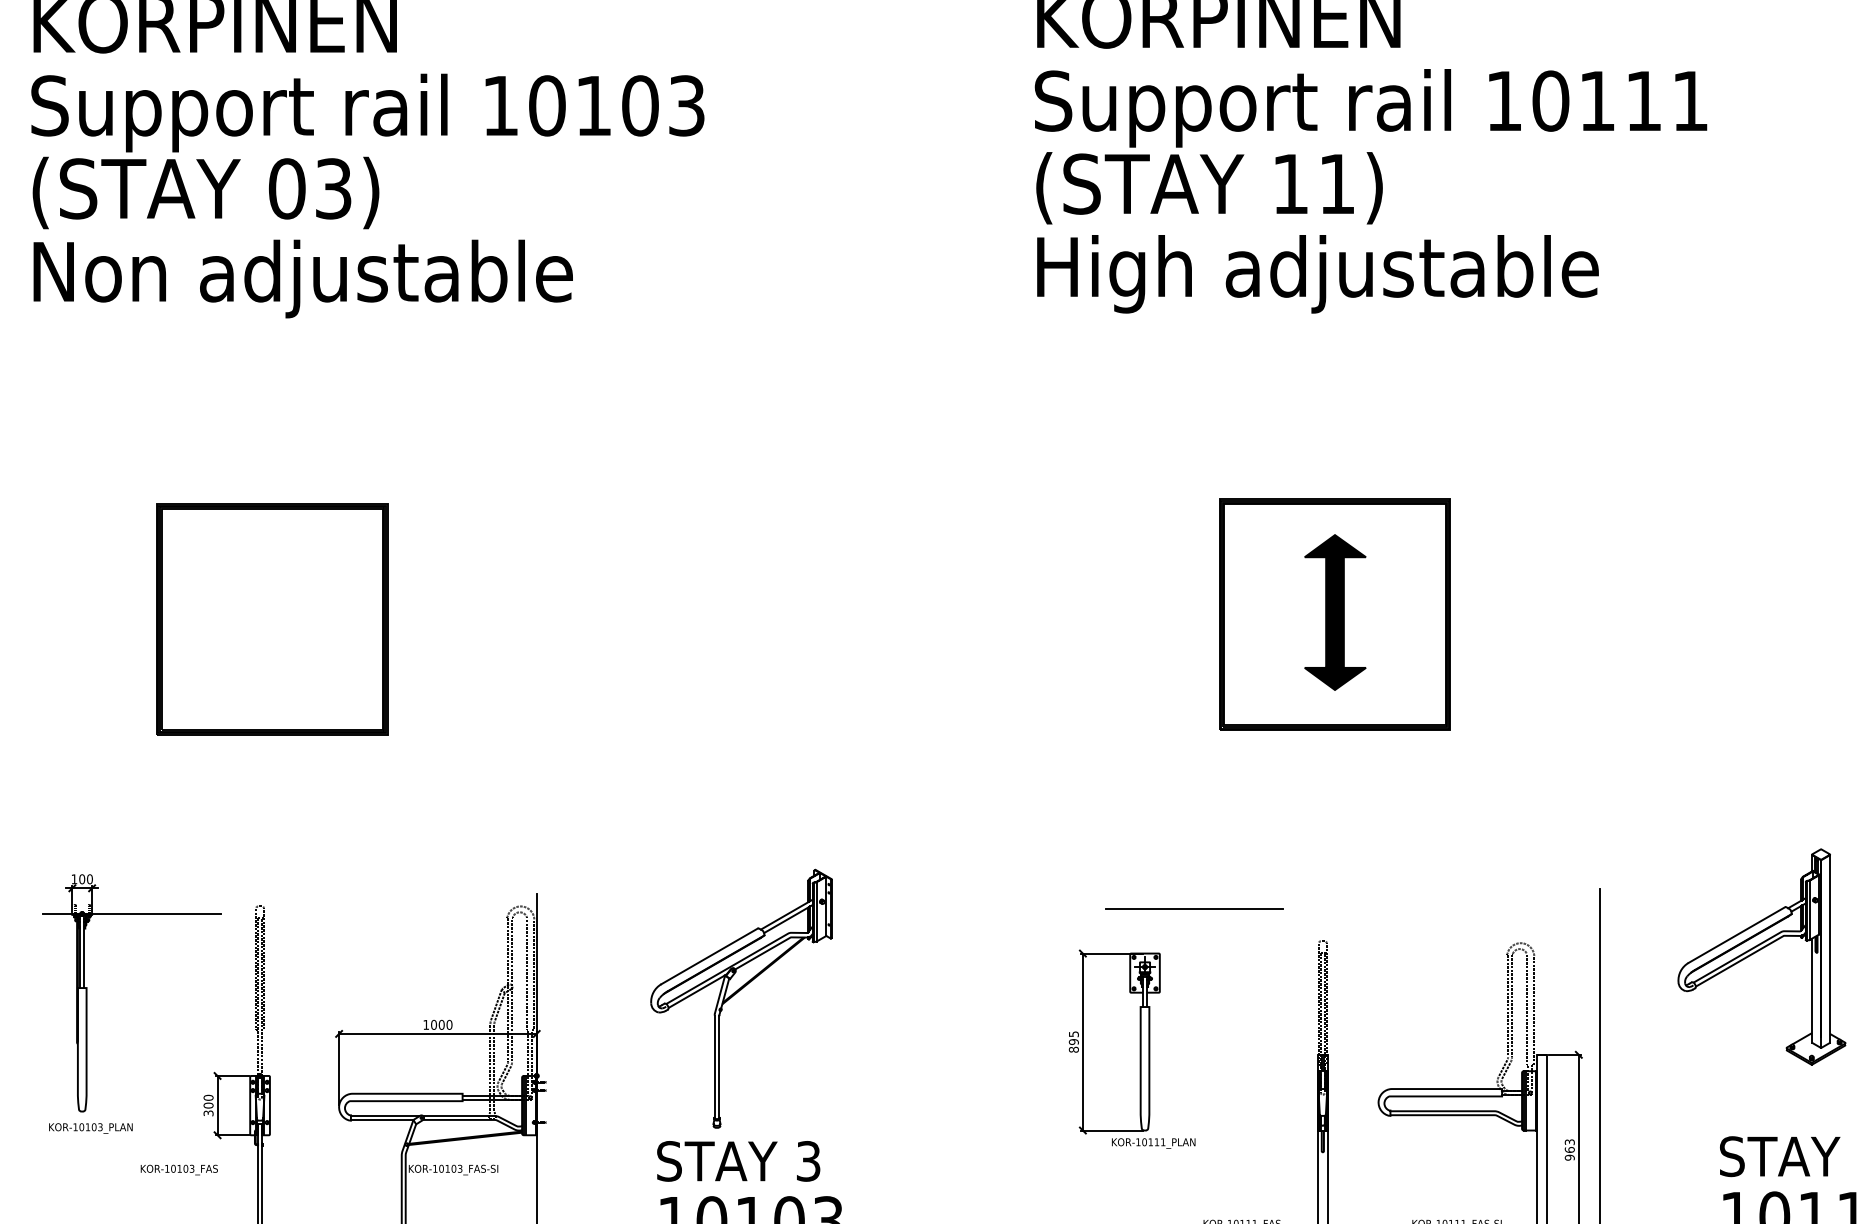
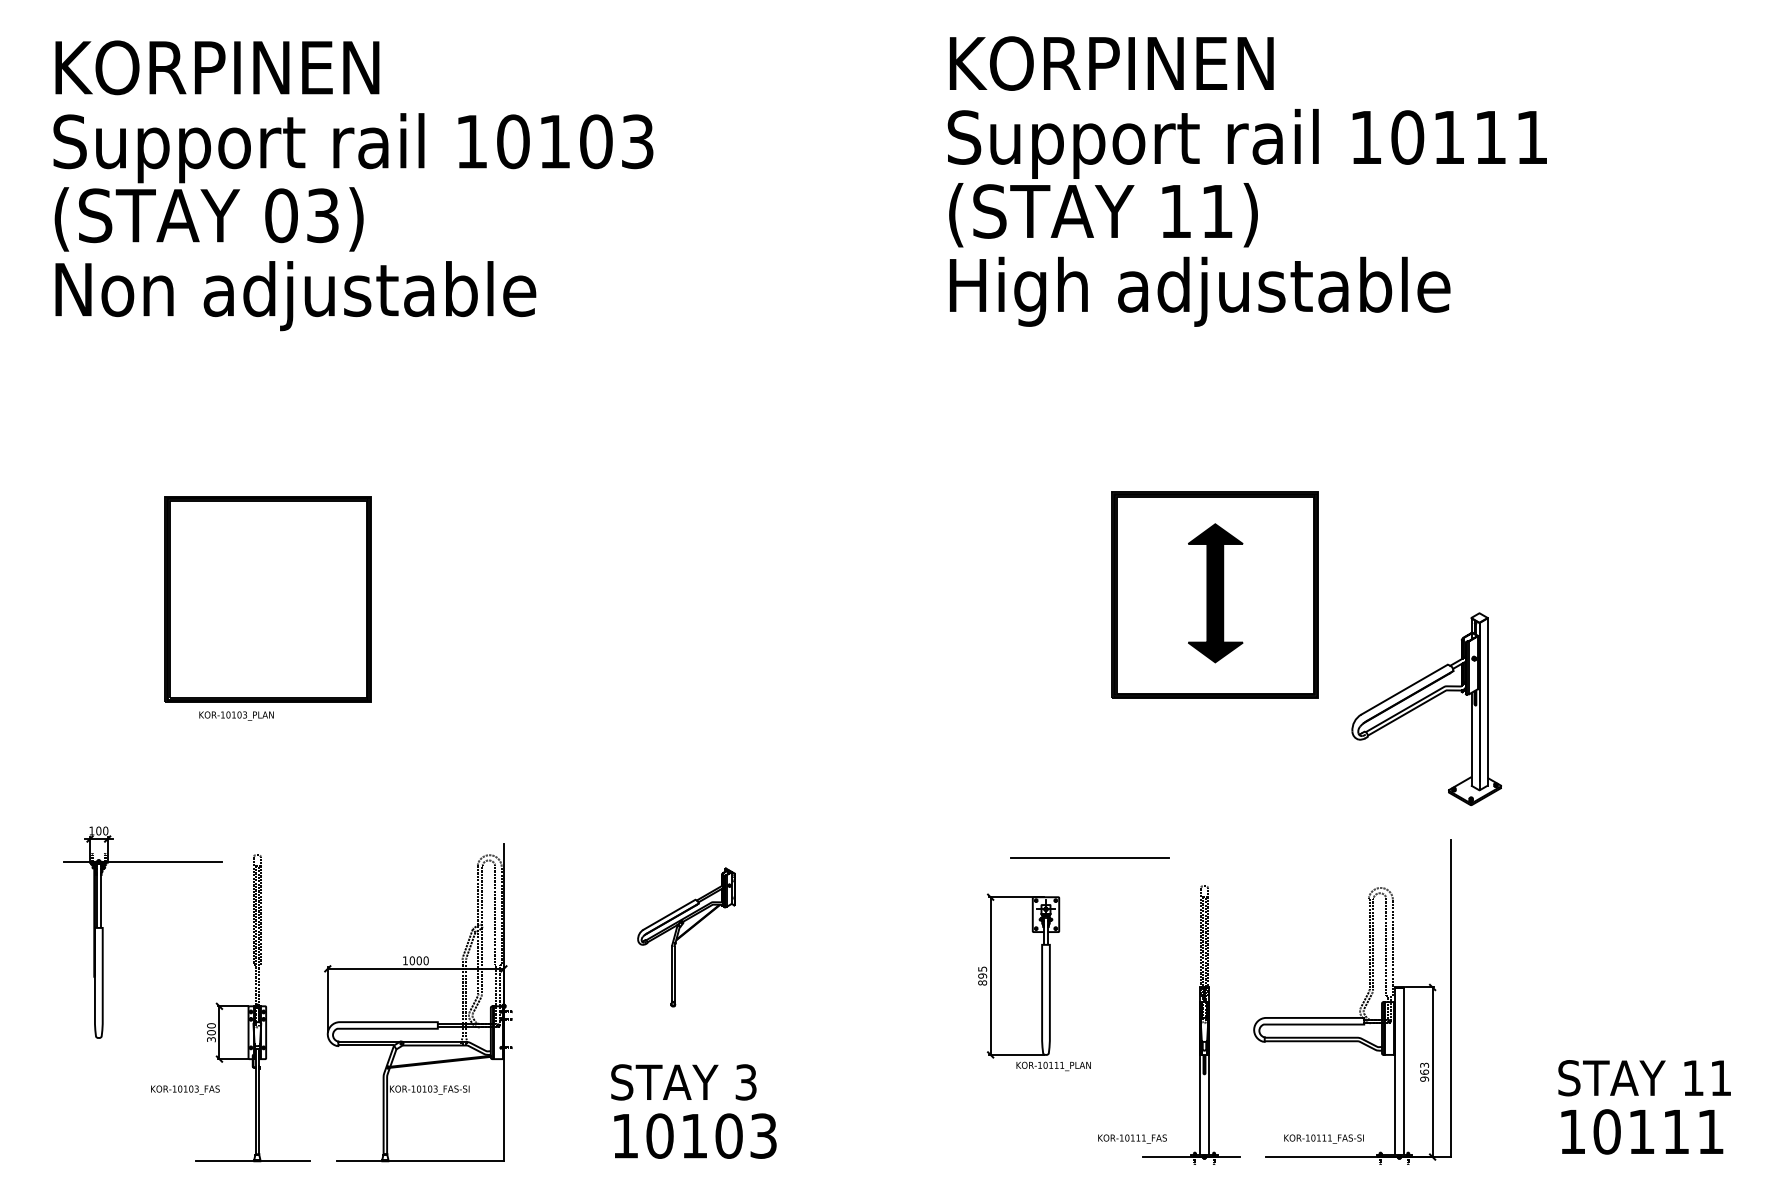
part: (1761, 956) -> (1426, 708), moved
part: (741, 998) -> (686, 937), size x0.6
text: (90, 1127) -> (236, 715), moved

